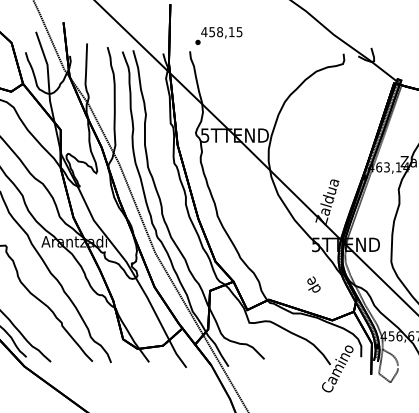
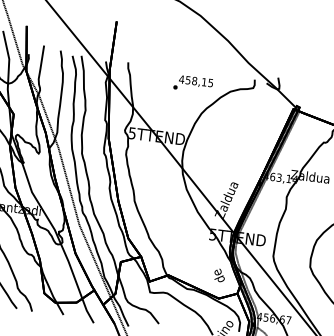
text: (218, 35) -> (193, 83), moved
text: (313, 284) -> (219, 275), moved

